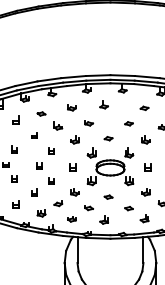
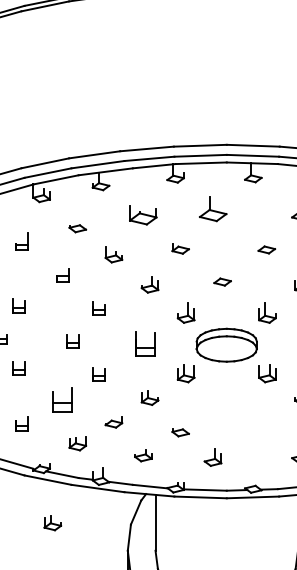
part: (103, 104) -> (211, 208), size x1.6
part: (71, 107) -> (142, 214), size x1.6
part: (72, 167) -> (144, 344), size x1.6
part: (34, 192) -> (62, 398), size x1.6
part: (108, 196) -> (222, 406), removed
part: (128, 208) -> (265, 432), removed
part: (29, 250) -> (51, 523), added

